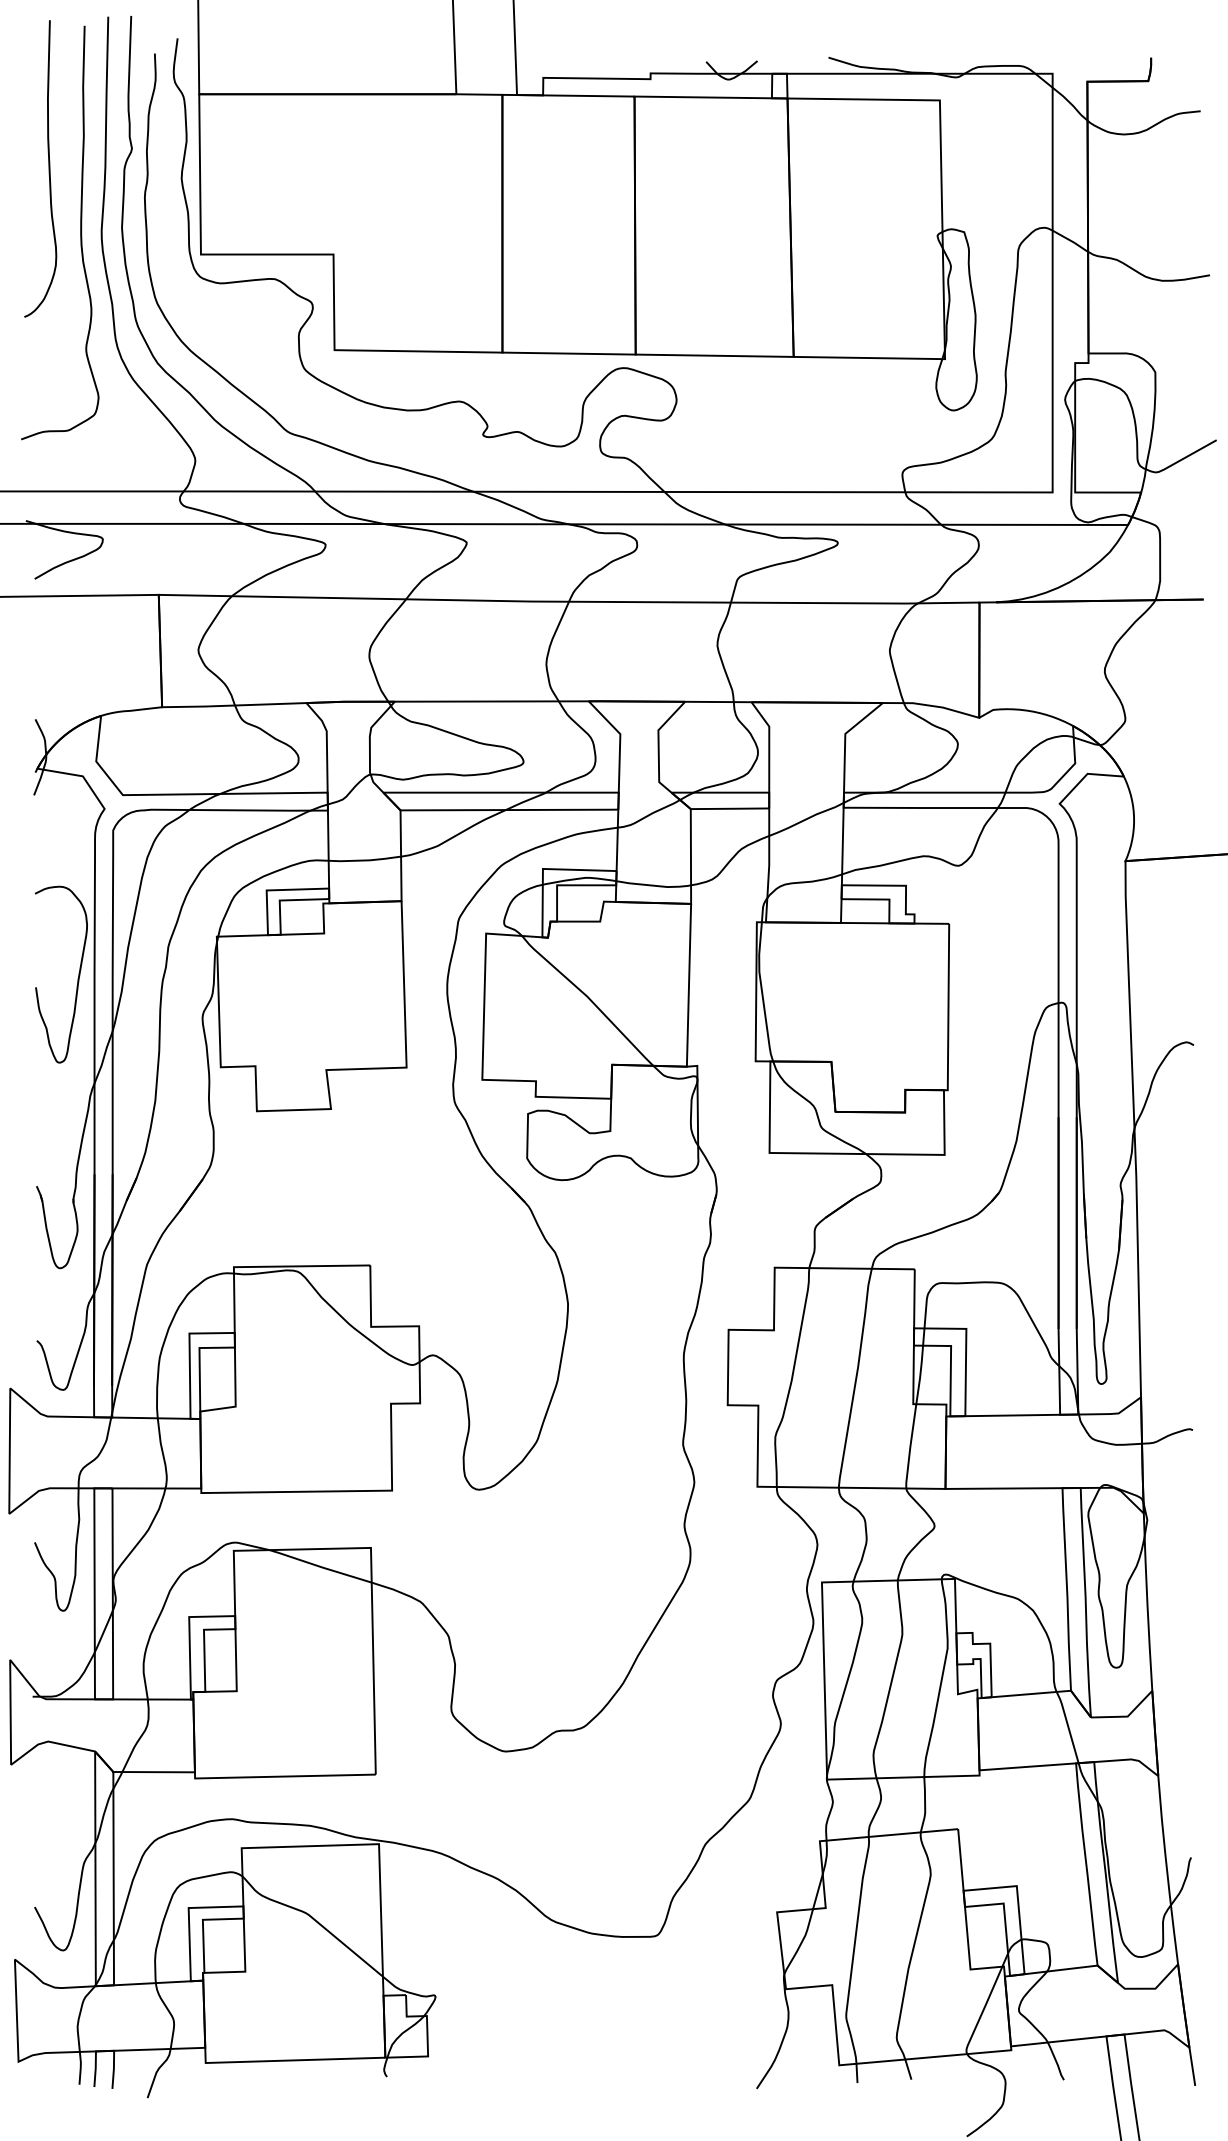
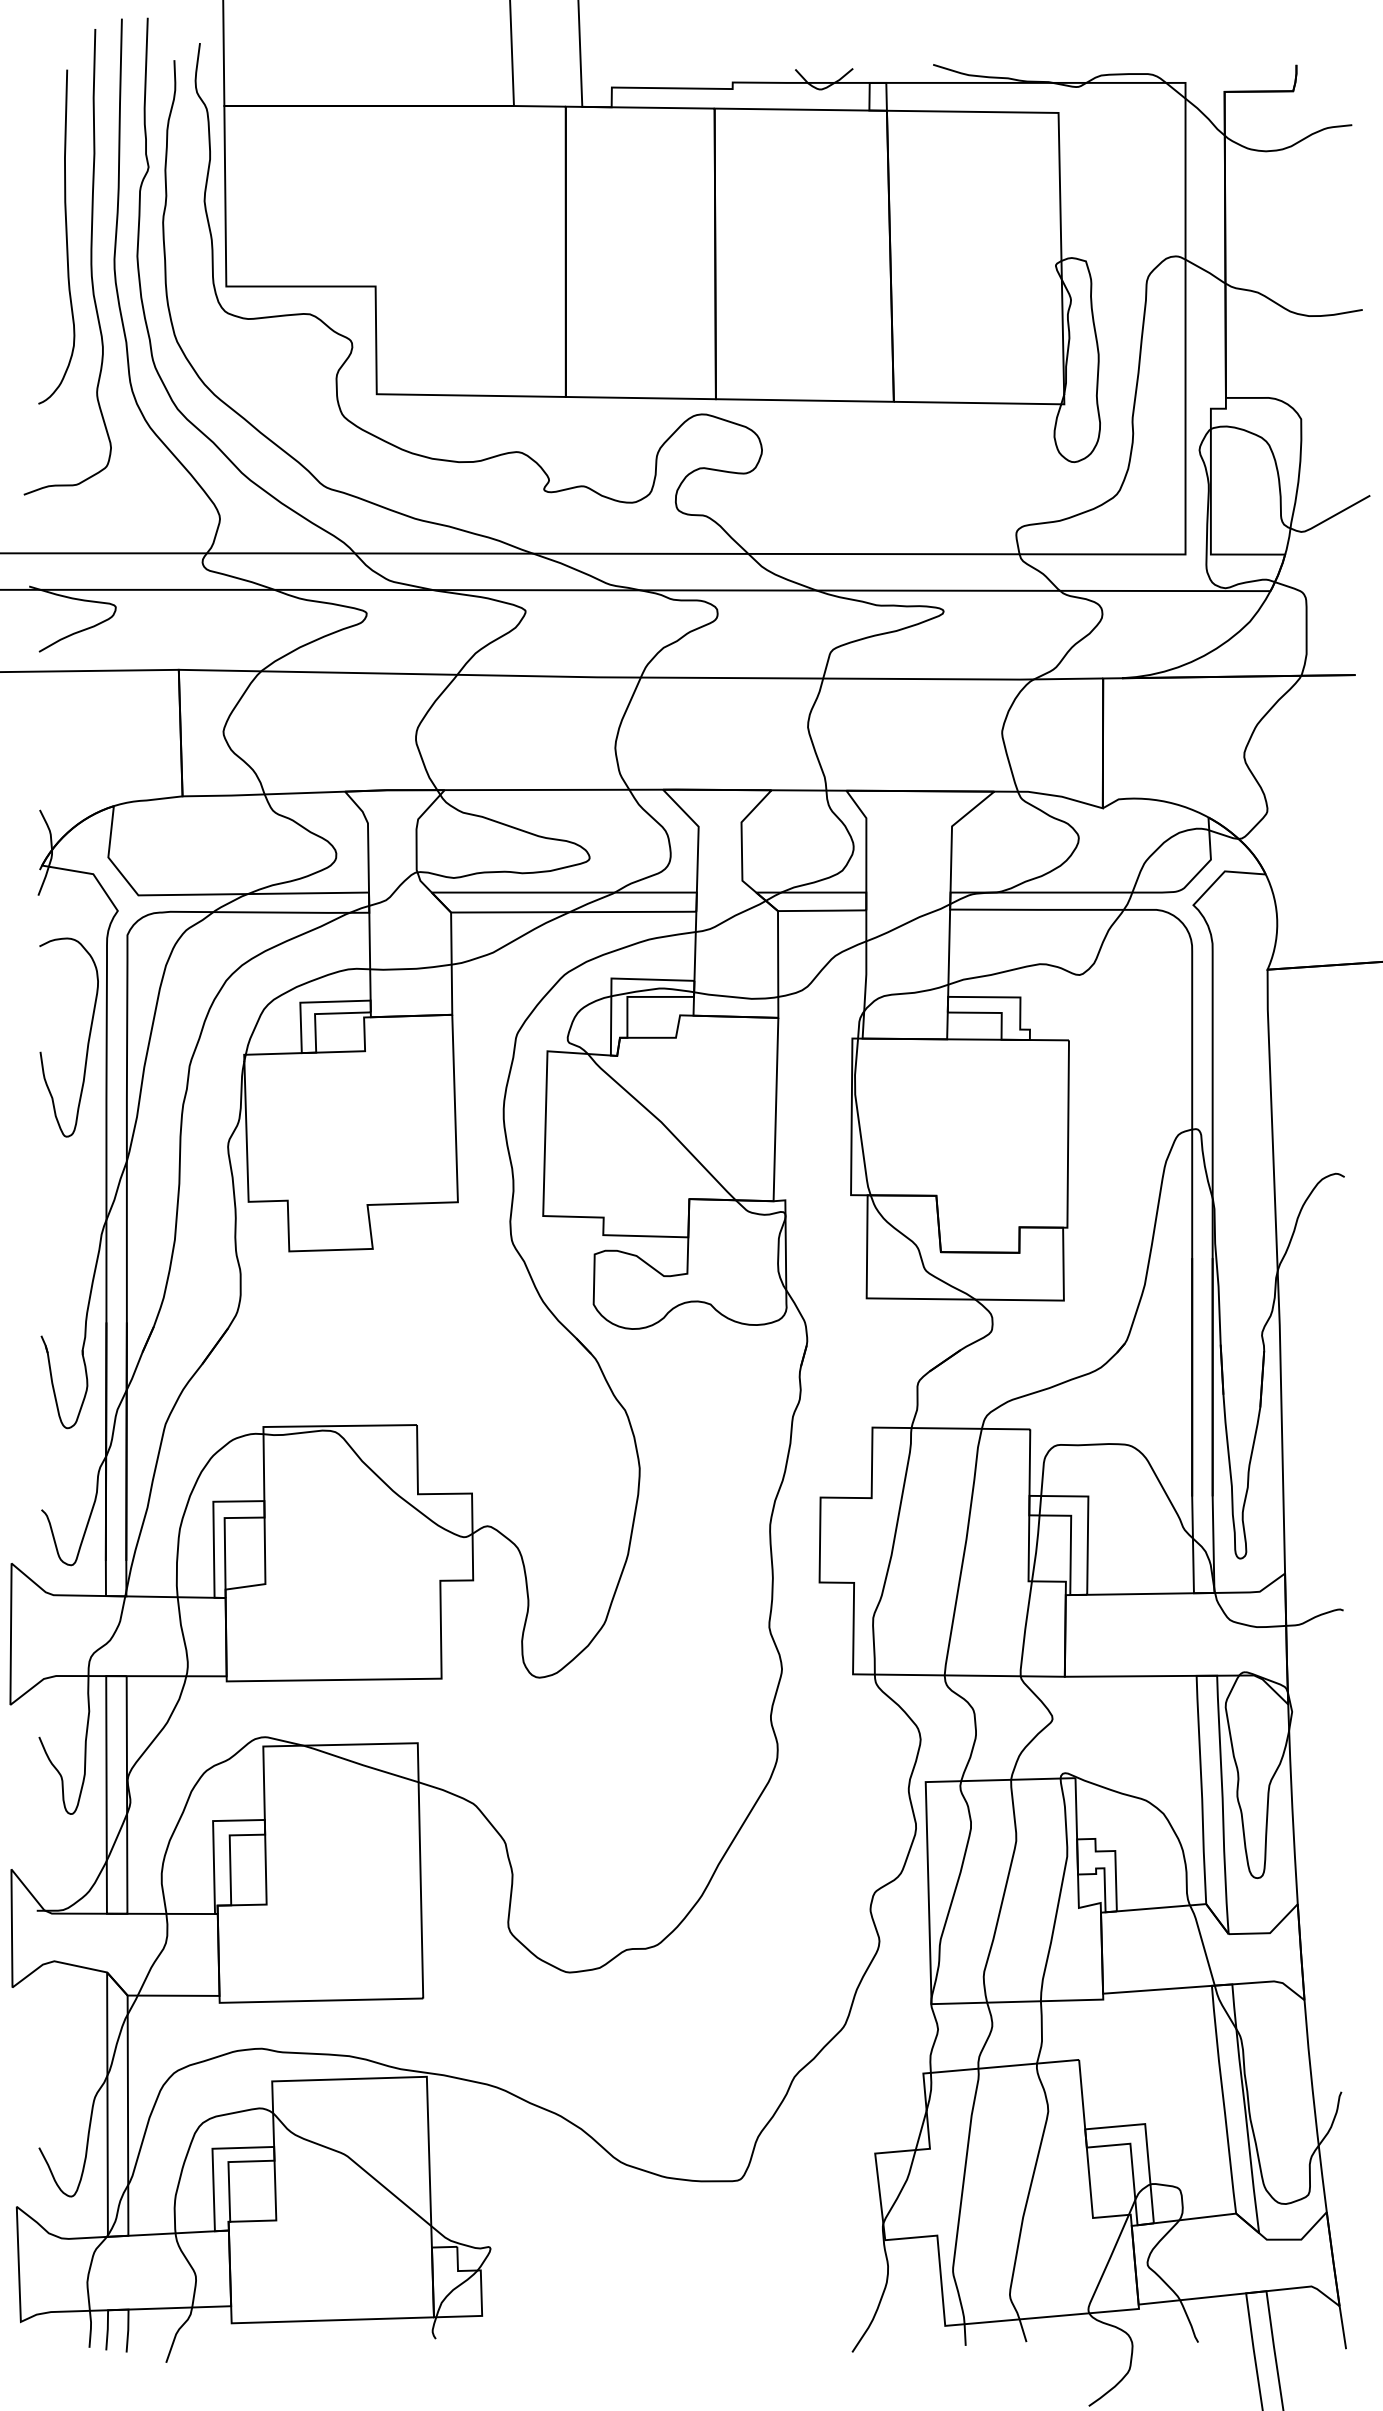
curve: (48, 168) -> (65, 236), moved
curve: (77, 978) -> (87, 1041), moved

